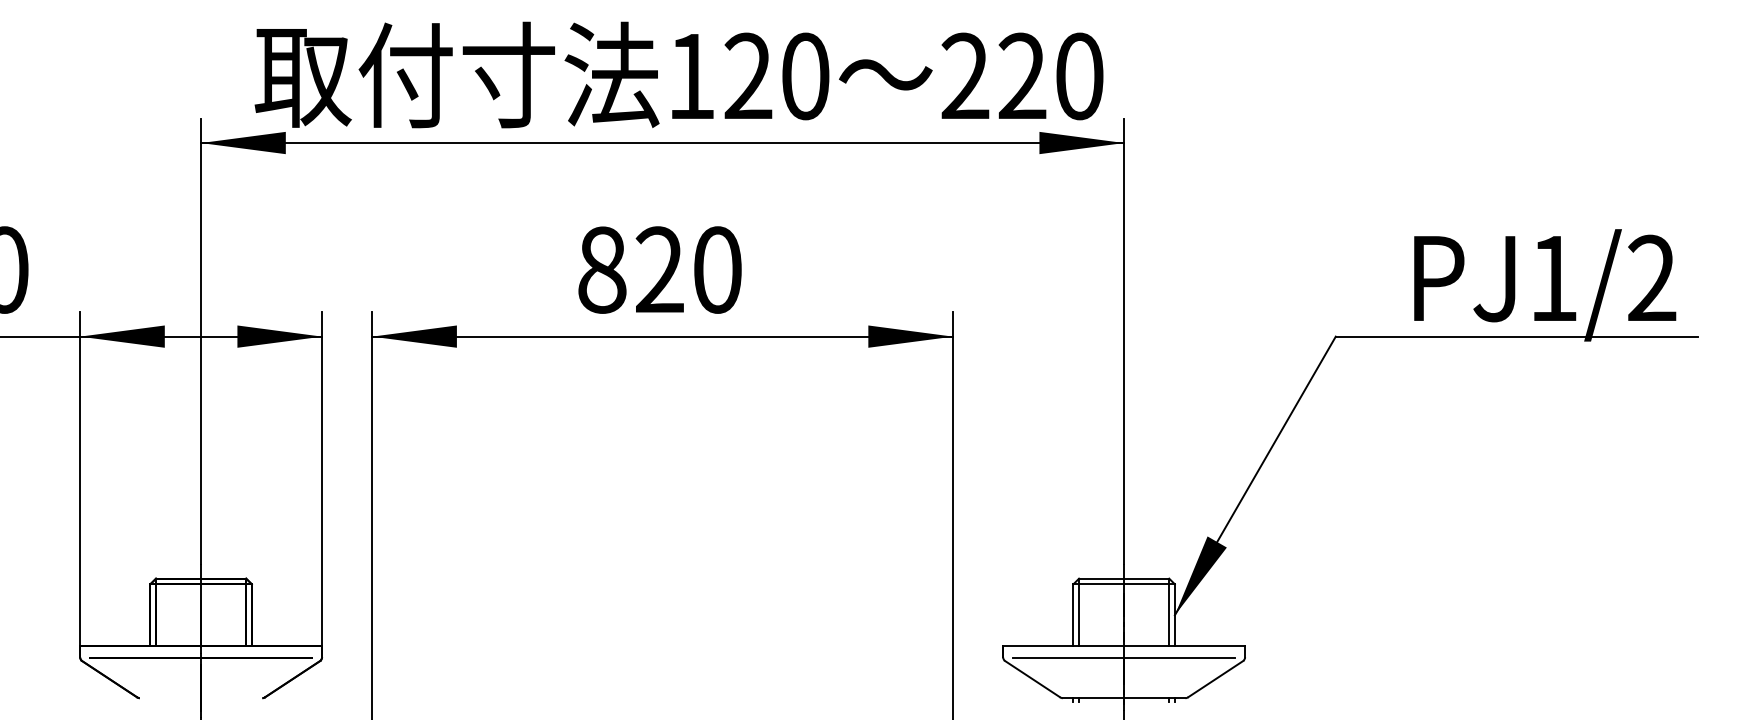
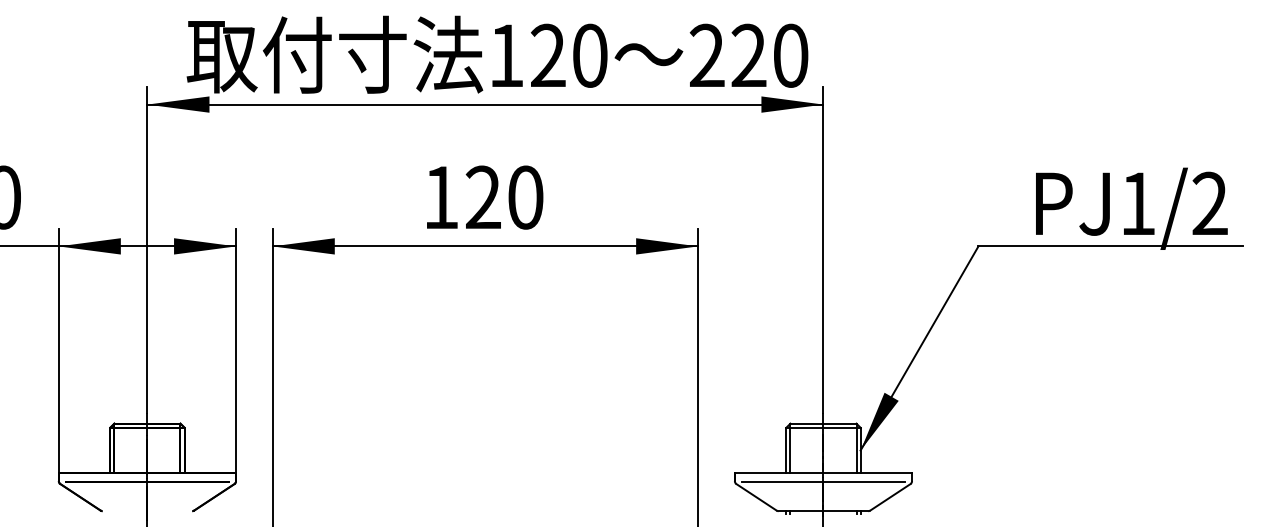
text: (602, 269) -> (441, 197), 820 -> 120

